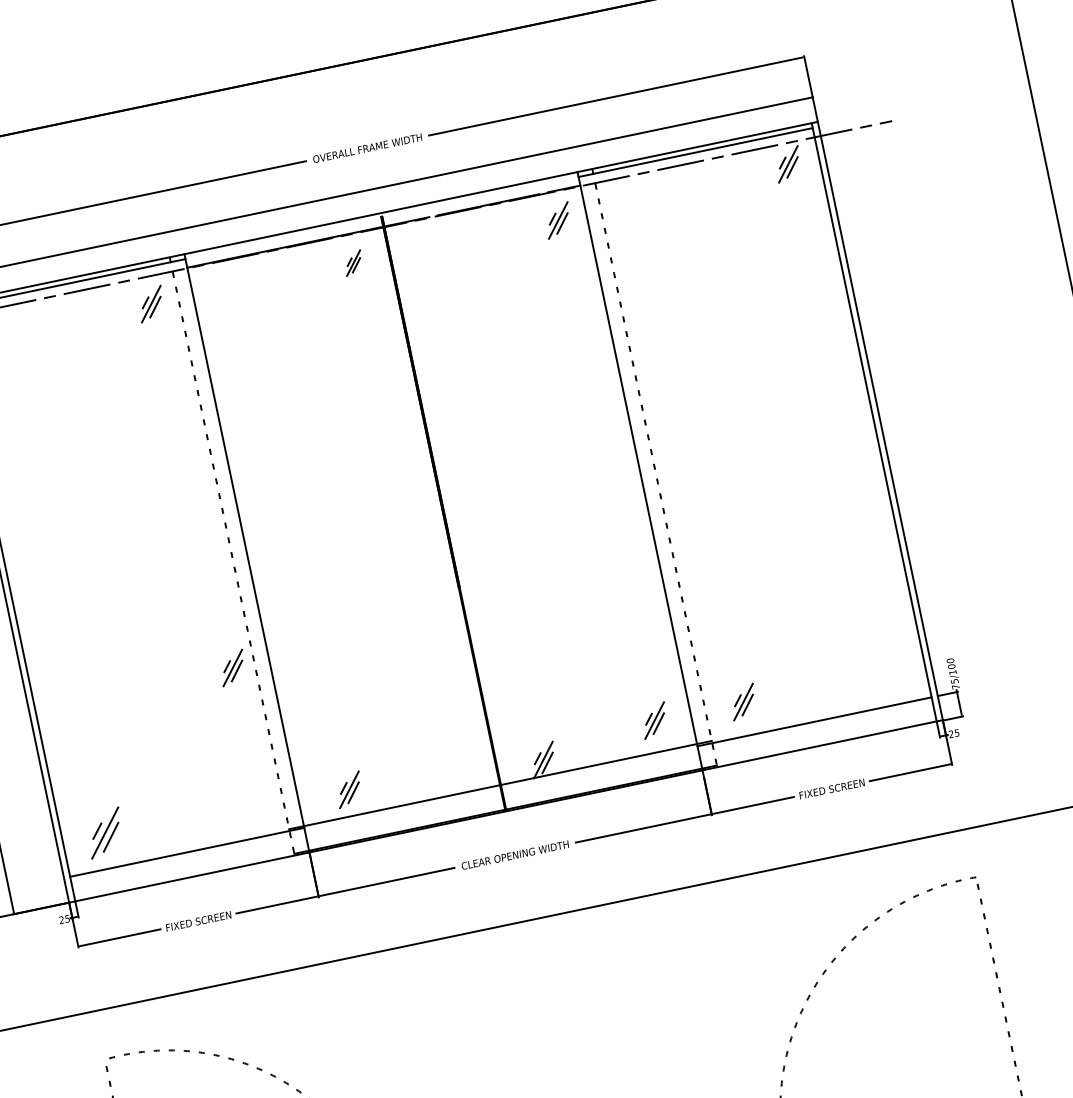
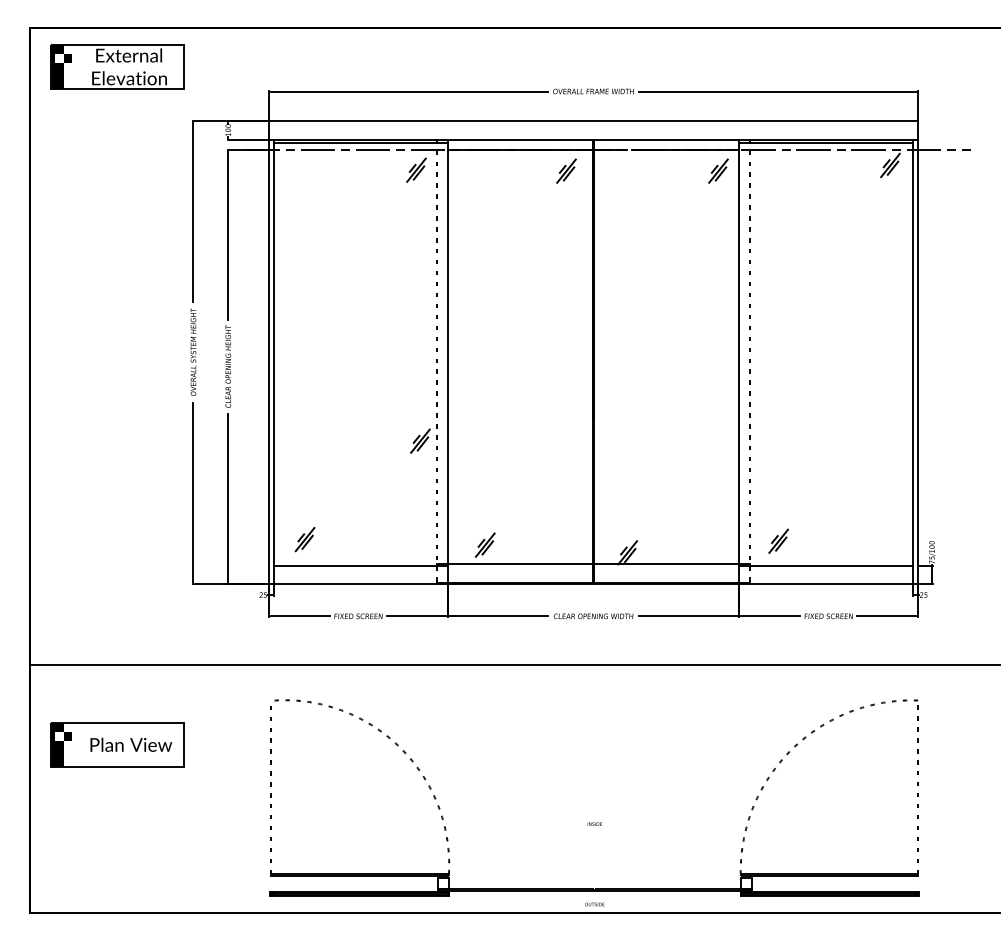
part: (353, 262) -> (566, 170), size x1.43
part: (654, 719) -> (712, 540), removed
part: (104, 833) -> (304, 539), size x0.71

